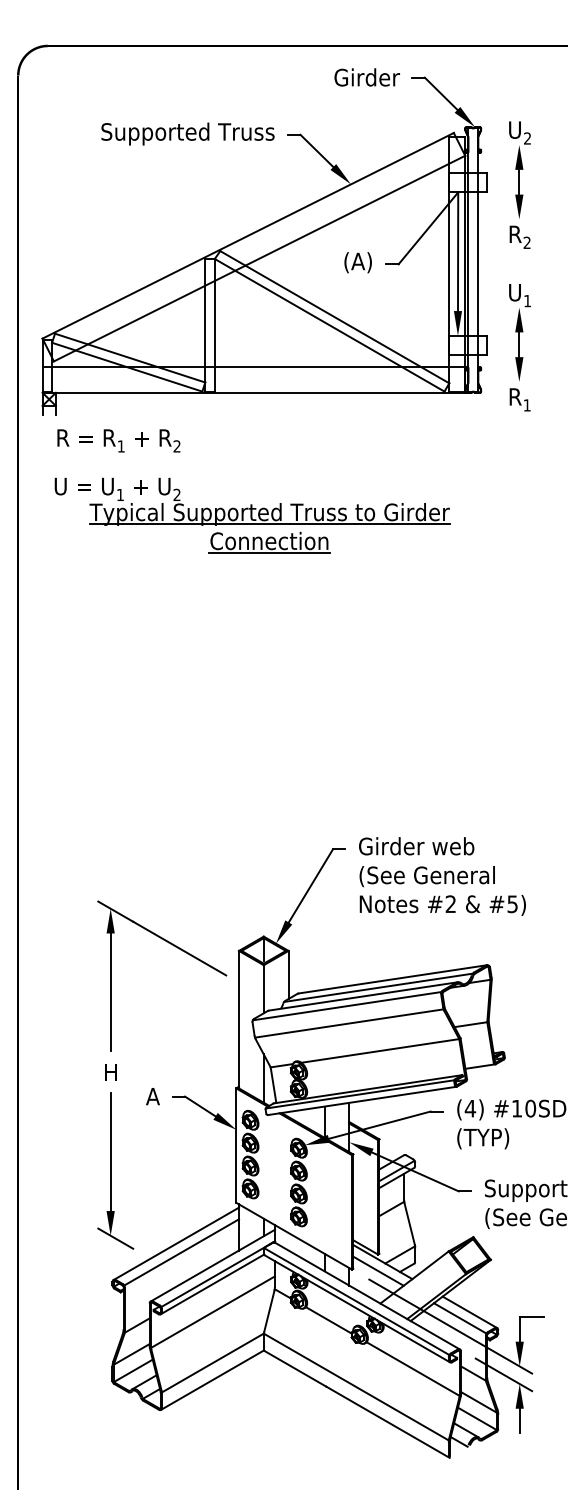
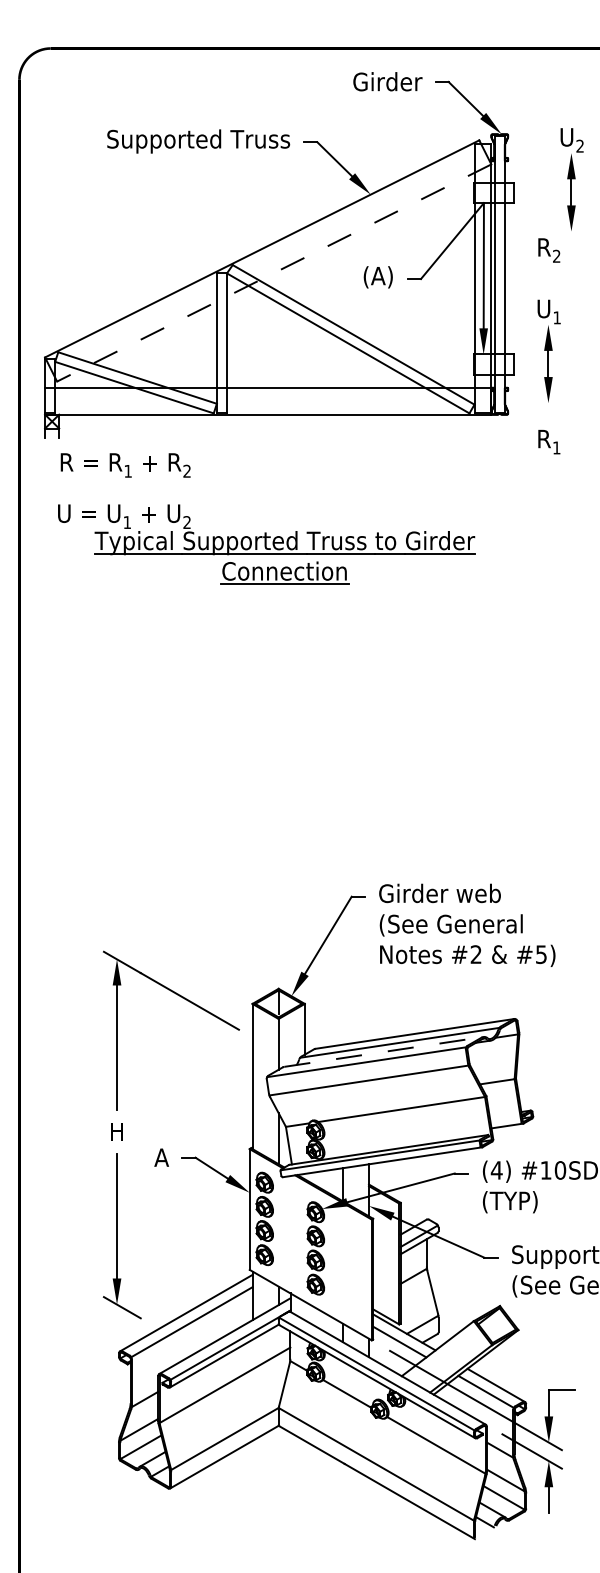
part: (519, 170) -> (571, 179), moved
line: (259, 259) -> (274, 273), solid -> dashed
text: (520, 400) -> (549, 442), moved
line: (363, 996) -> (383, 1051), solid -> dashed

